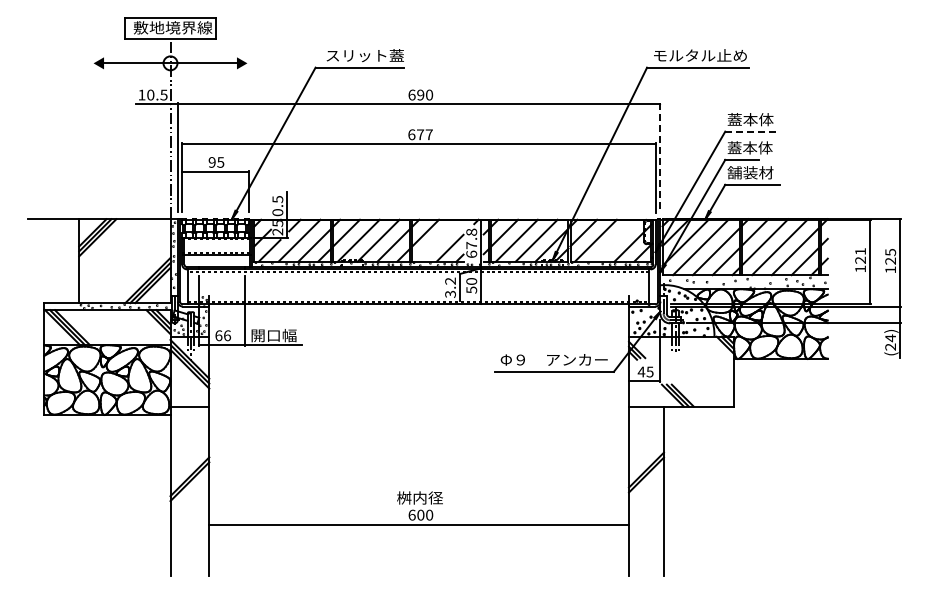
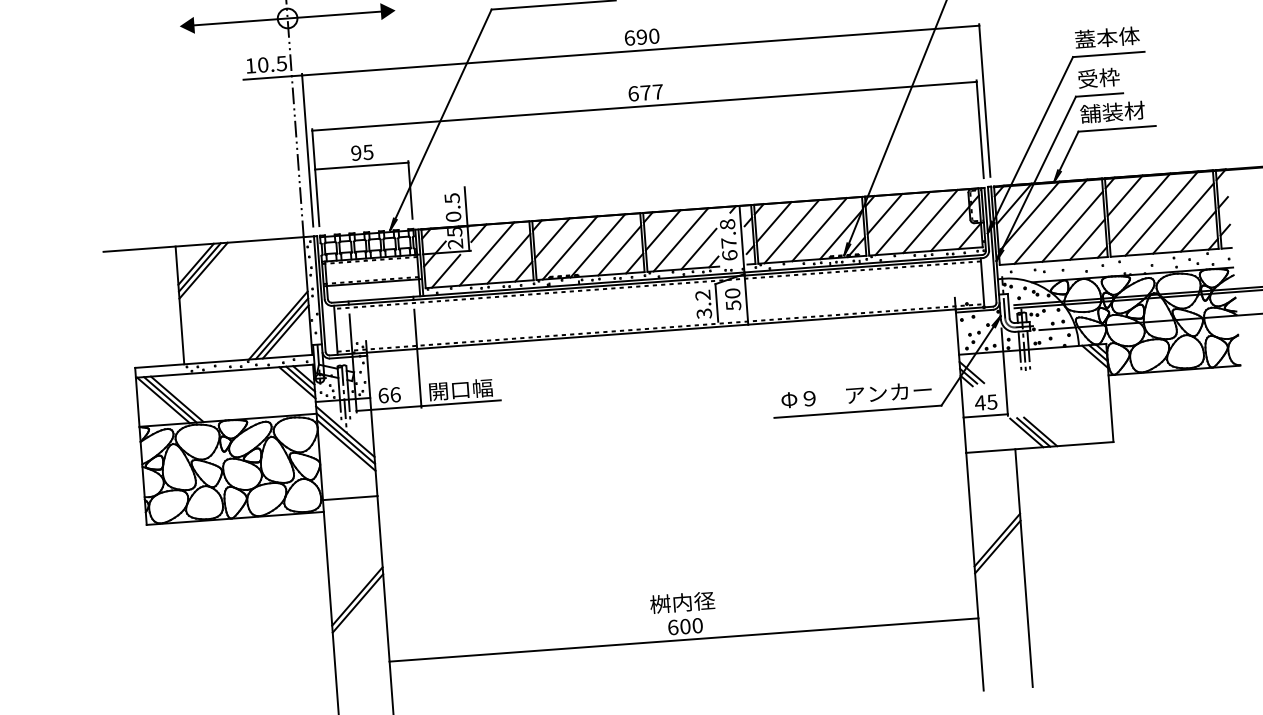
line: (750, 131) -> (1108, 54), dashed -> solid
text: (749, 147) -> (1108, 76), 蓋本体 -> 受枠
line: (660, 158) -> (984, 101), dashed -> solid
line: (437, 240) -> (680, 239), added
line: (615, 240) -> (930, 221), added

